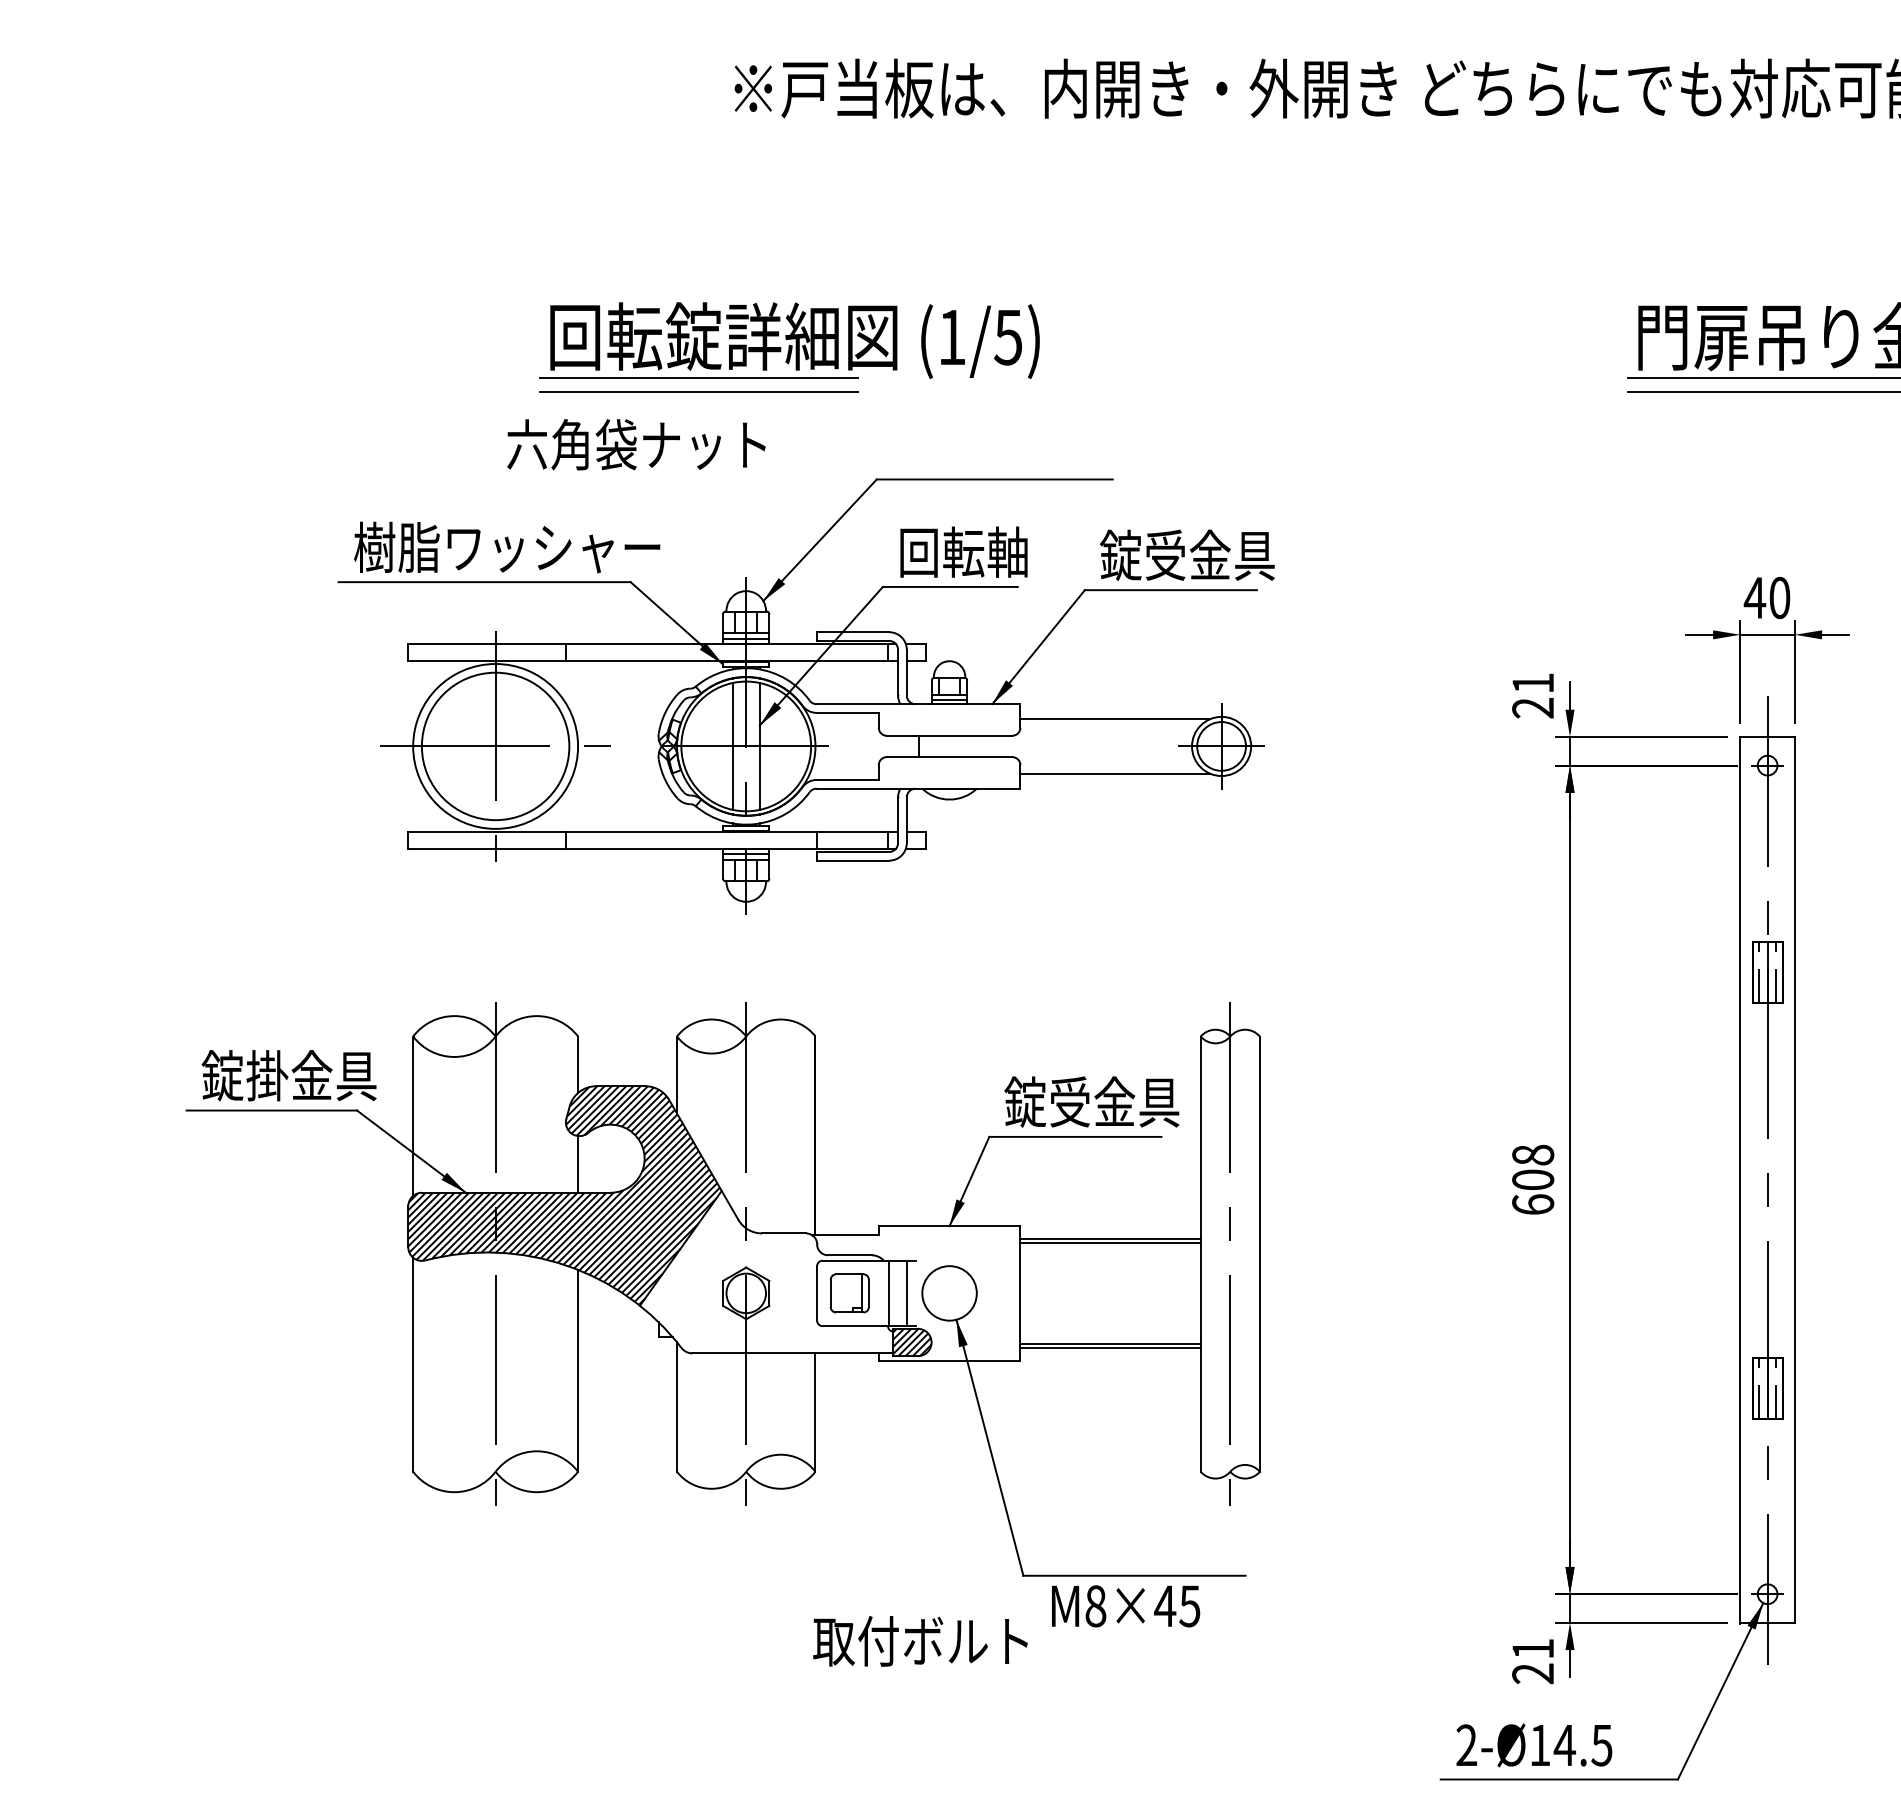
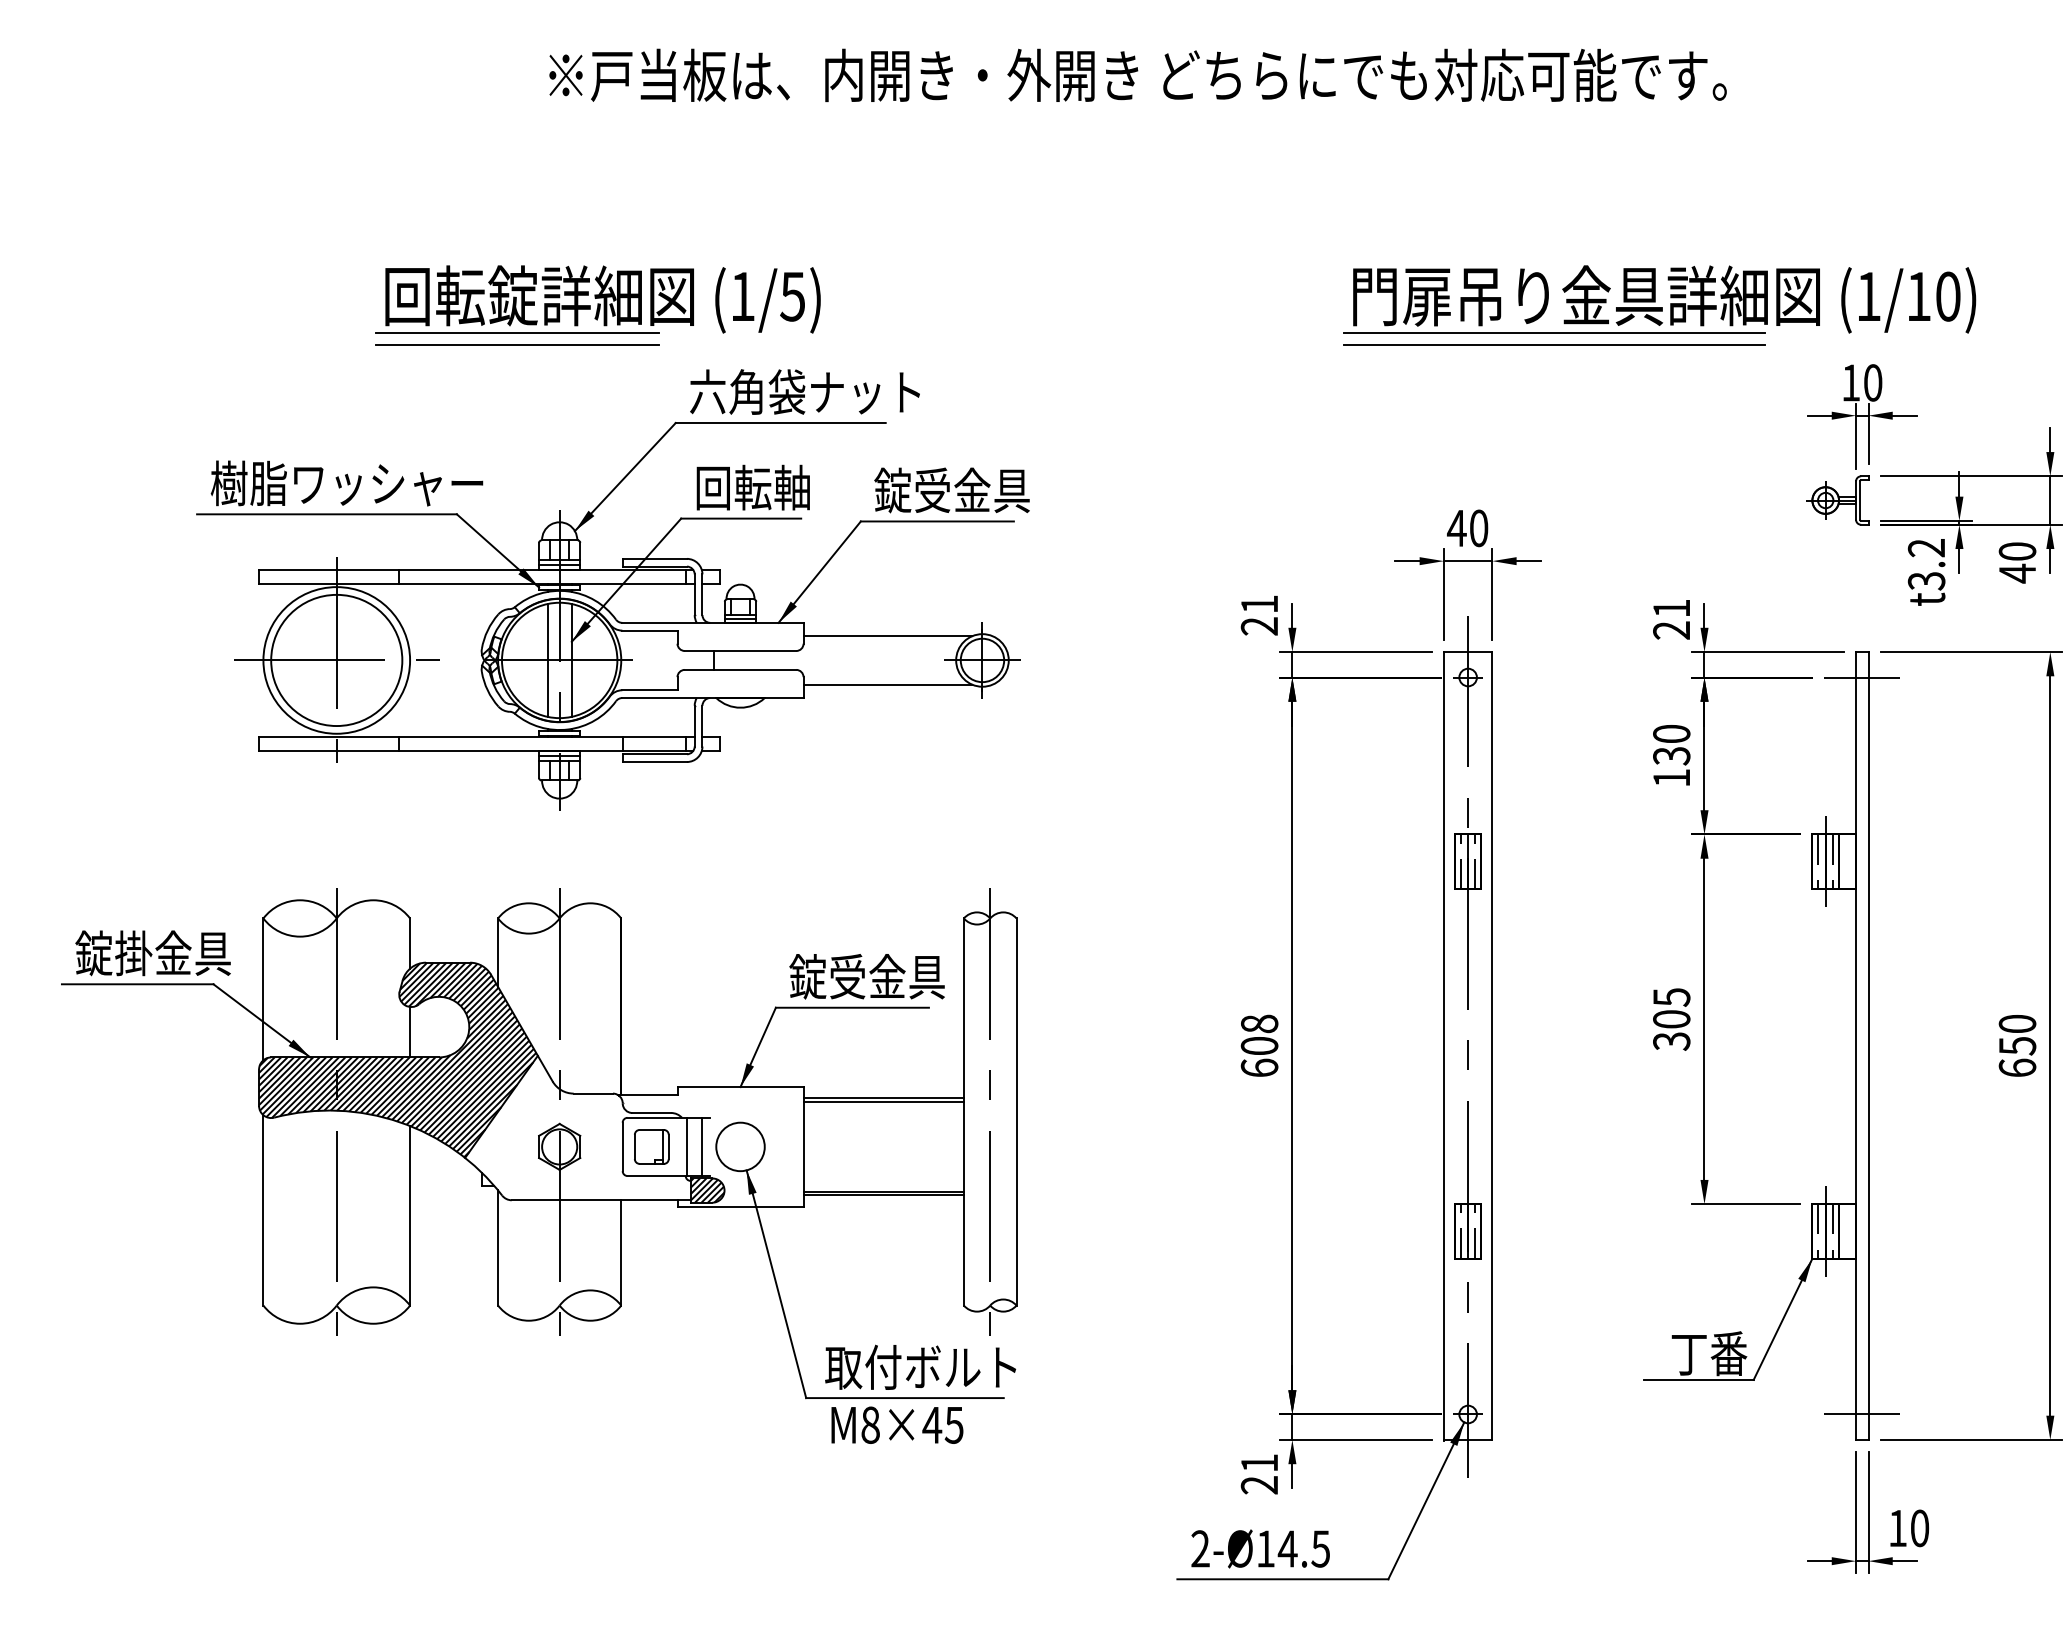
text: (635, 444) -> (804, 391), moved
text: (920, 1640) -> (920, 1366), moved

